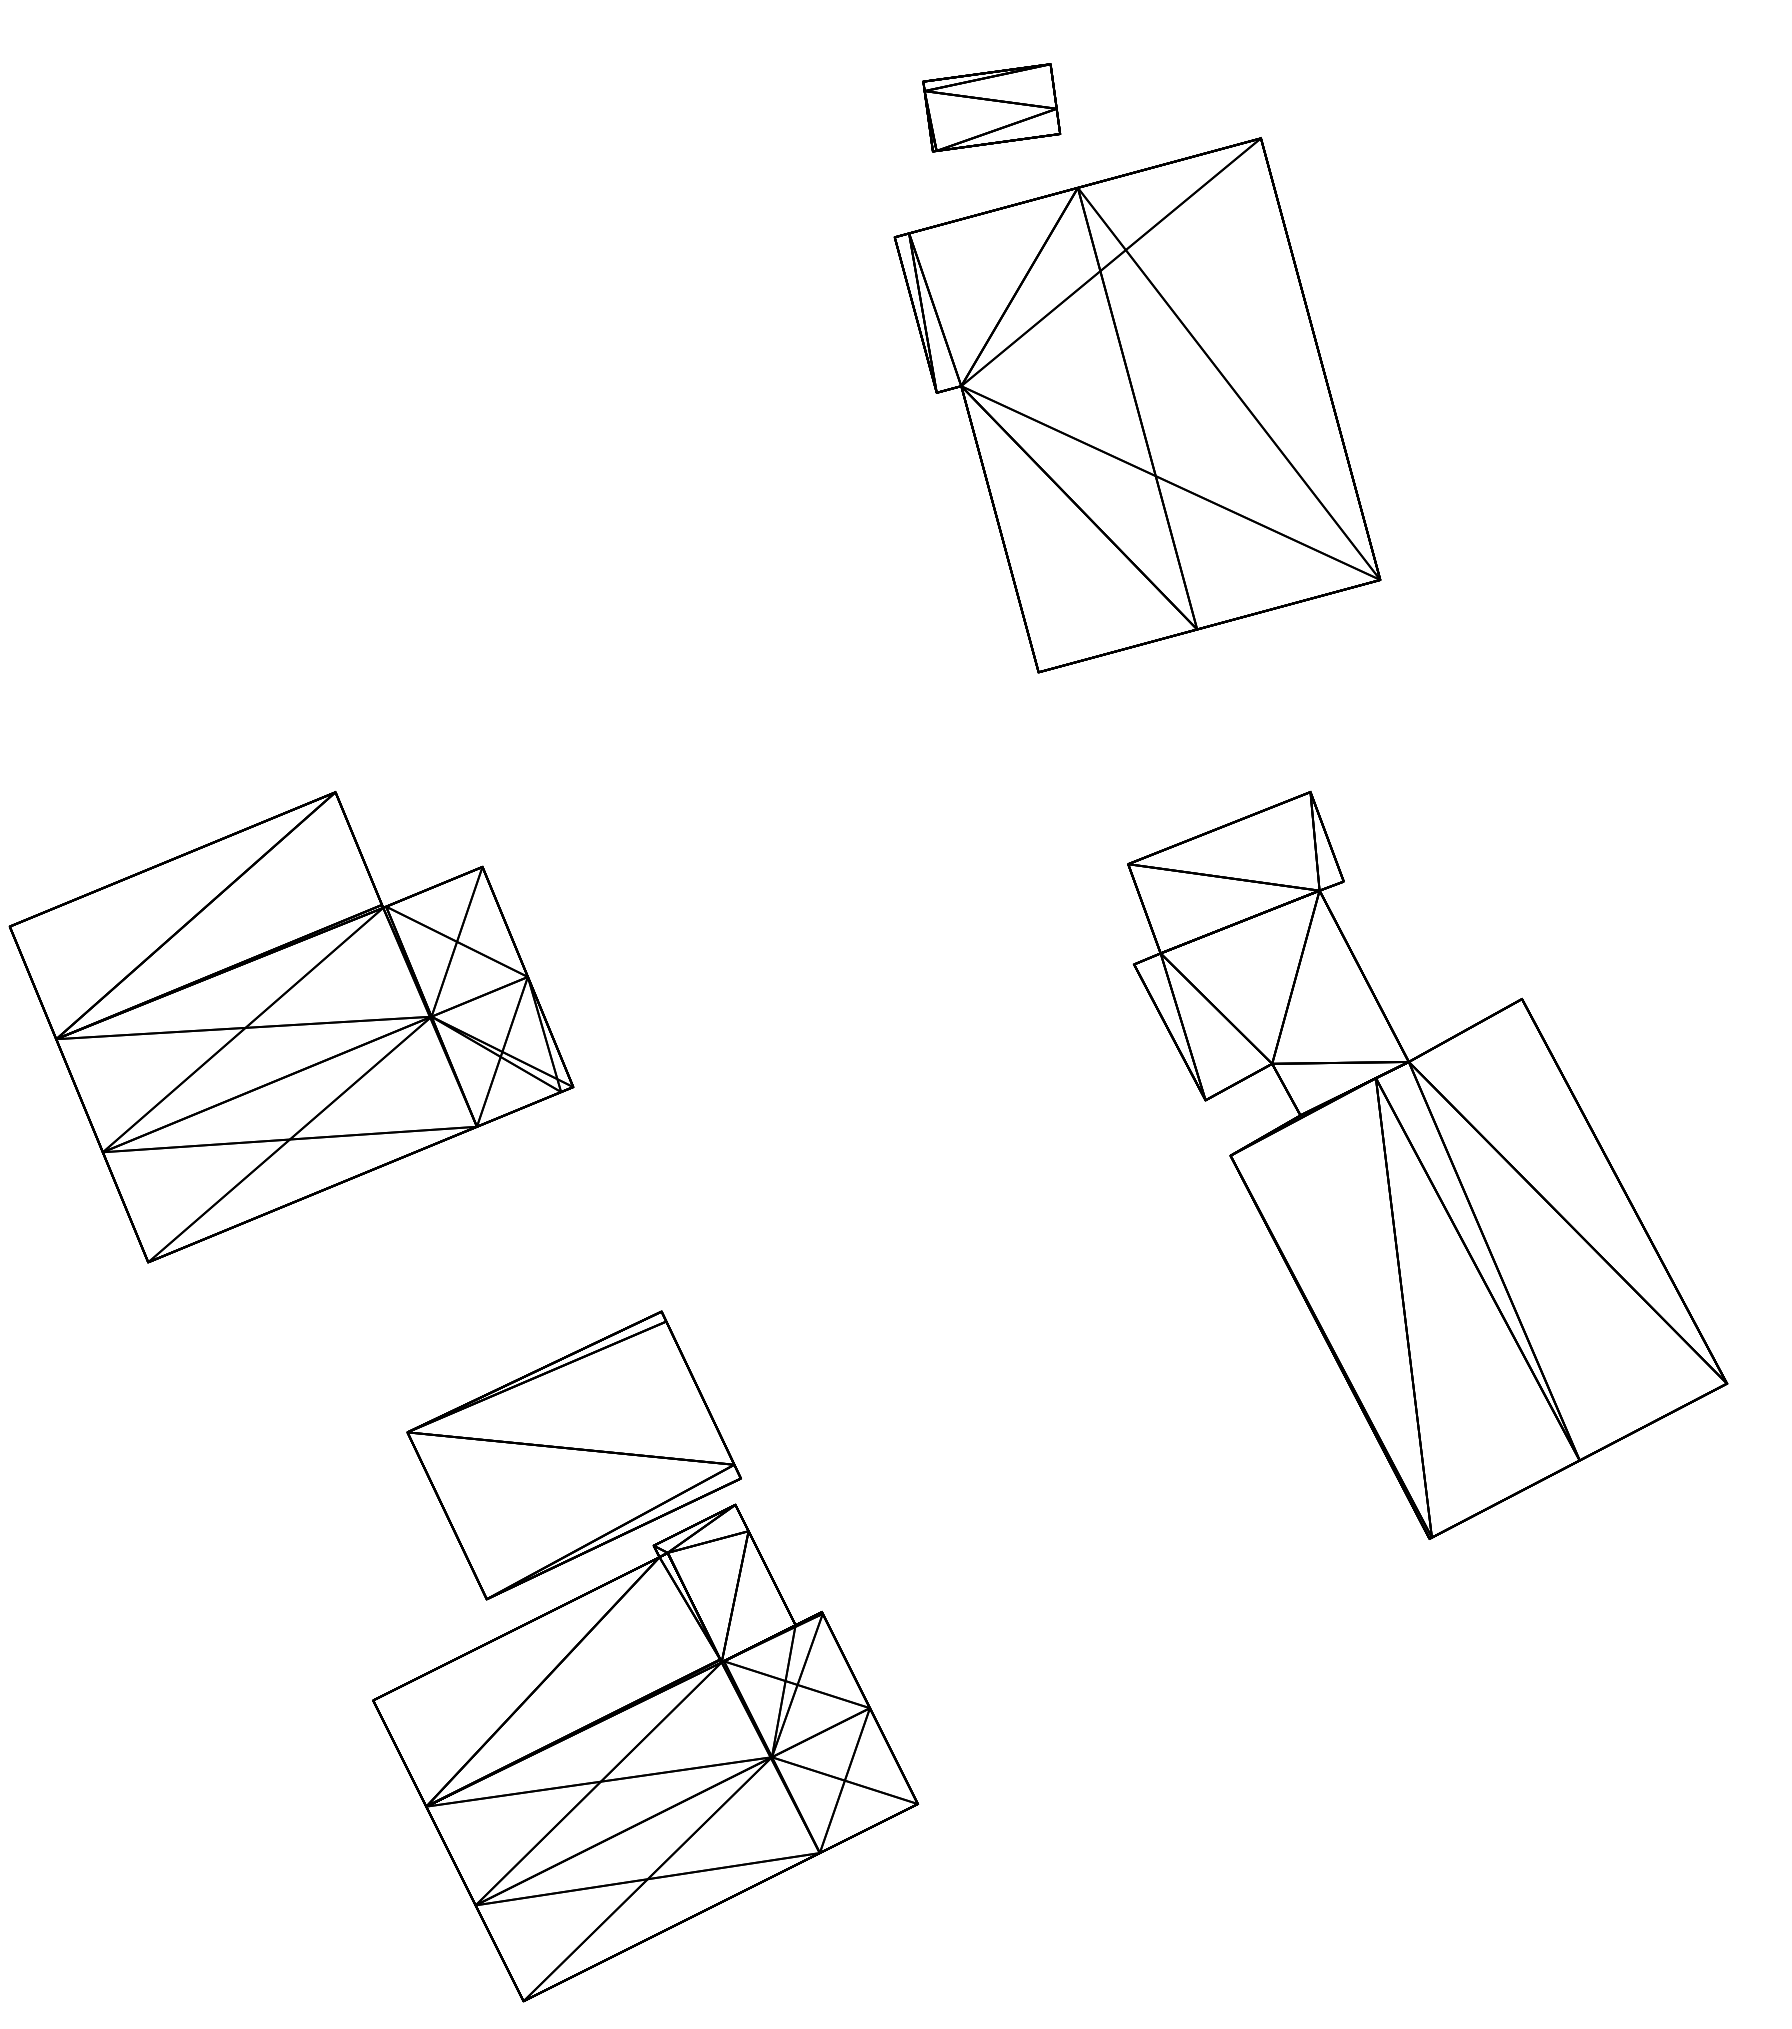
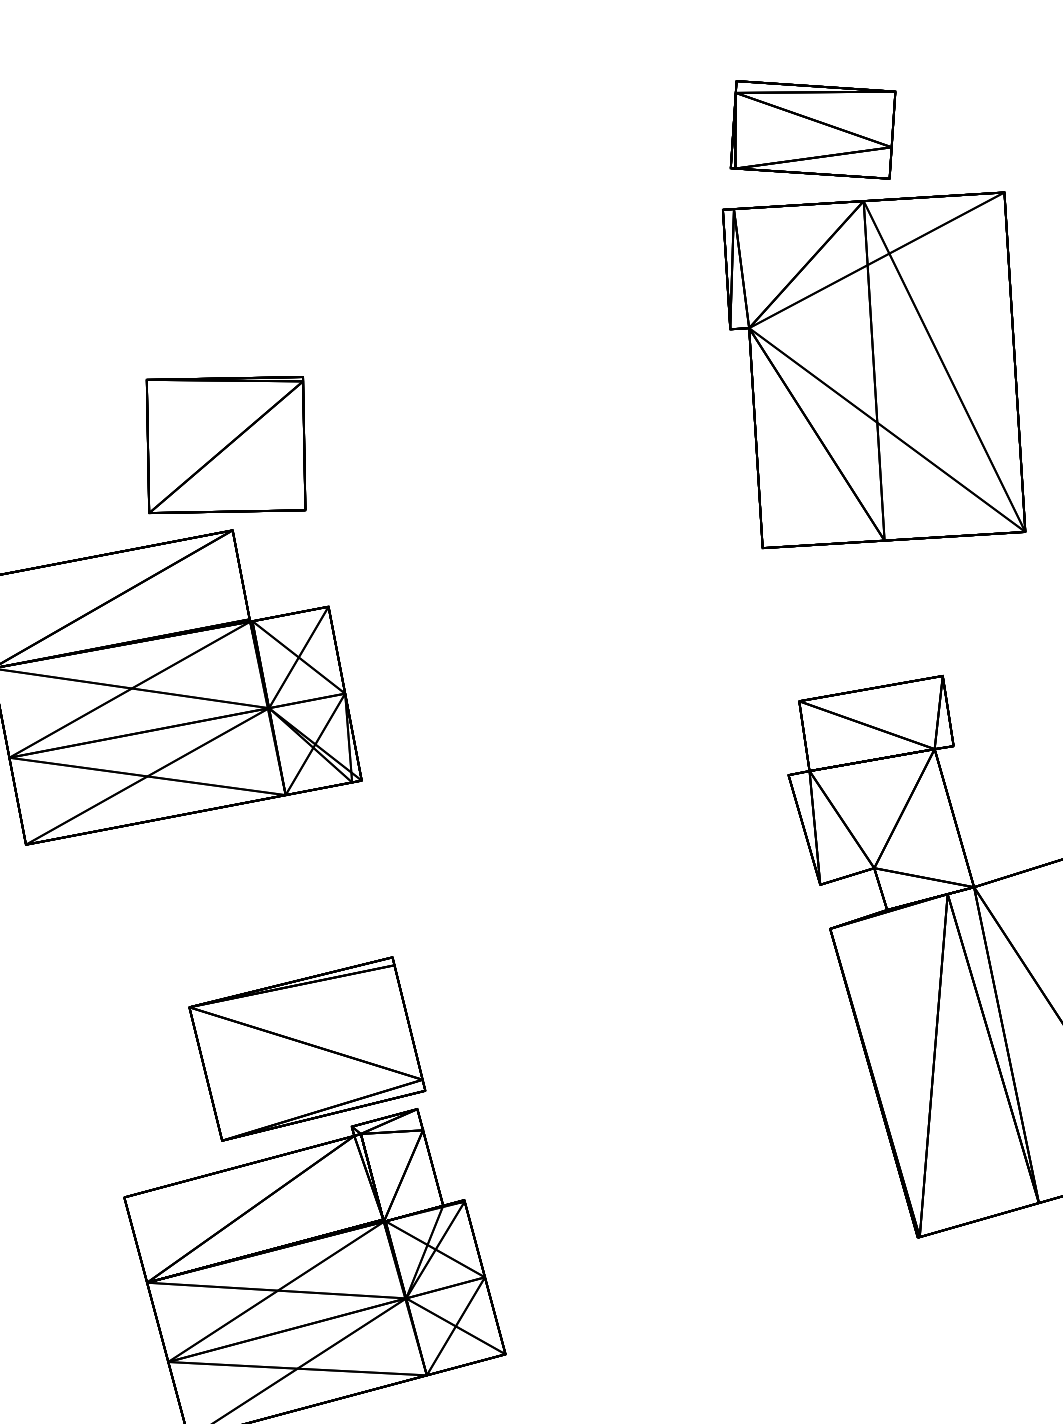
part: (991, 107) -> (812, 129), size x1.67
part: (303, 681) -> (225, 444), added

